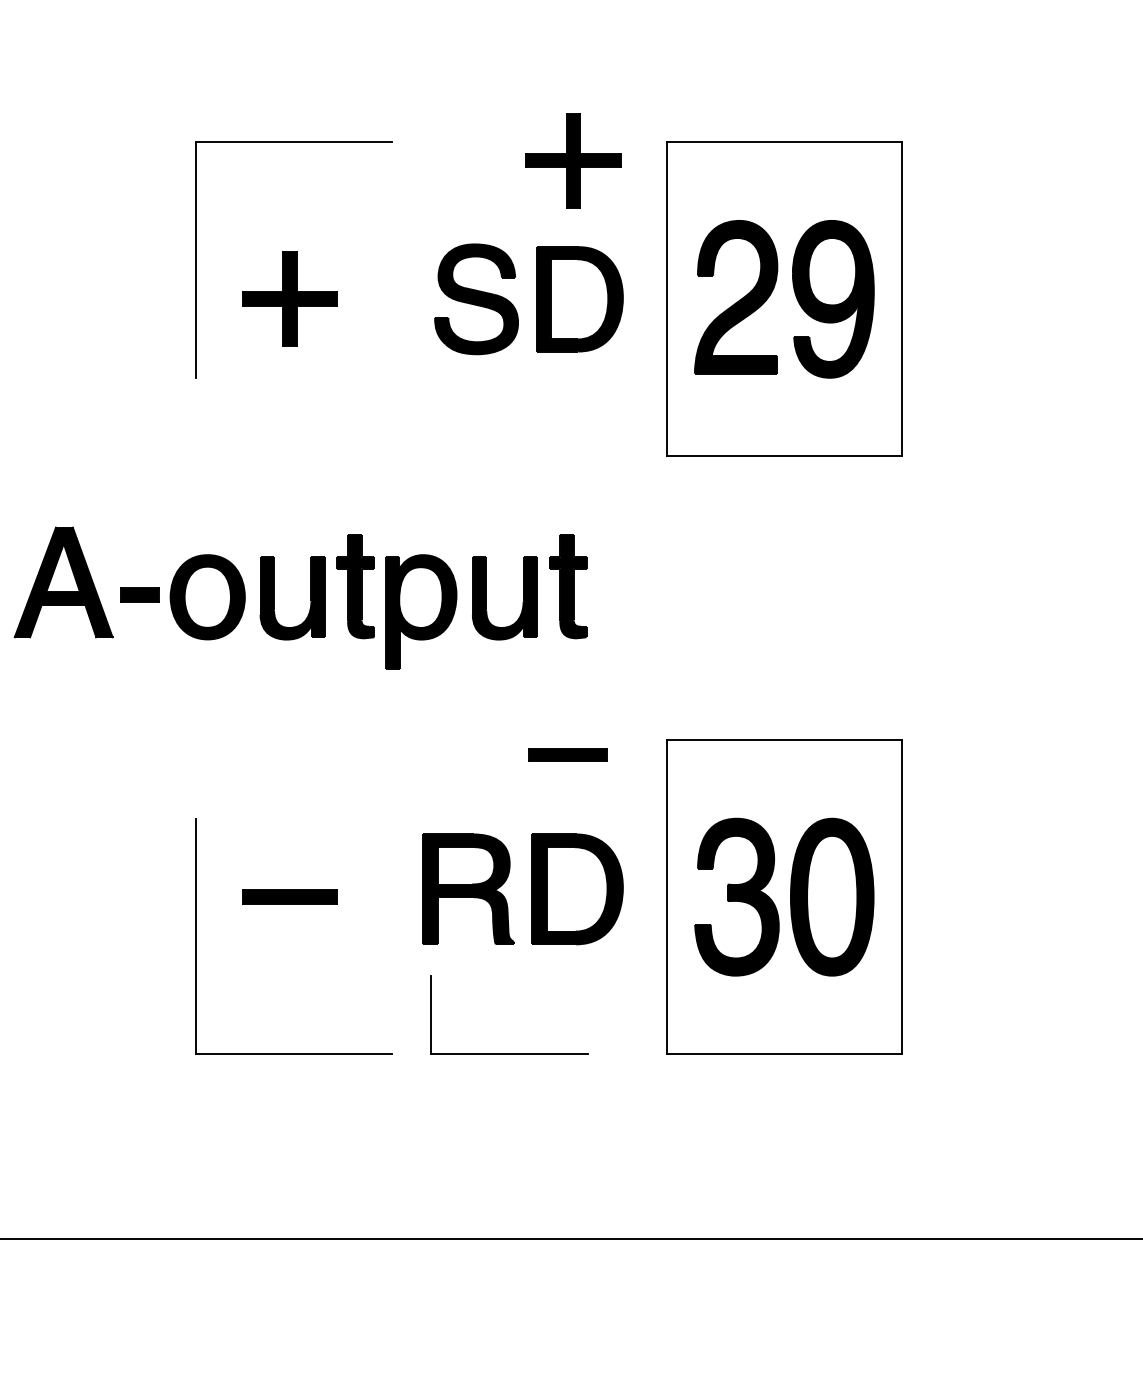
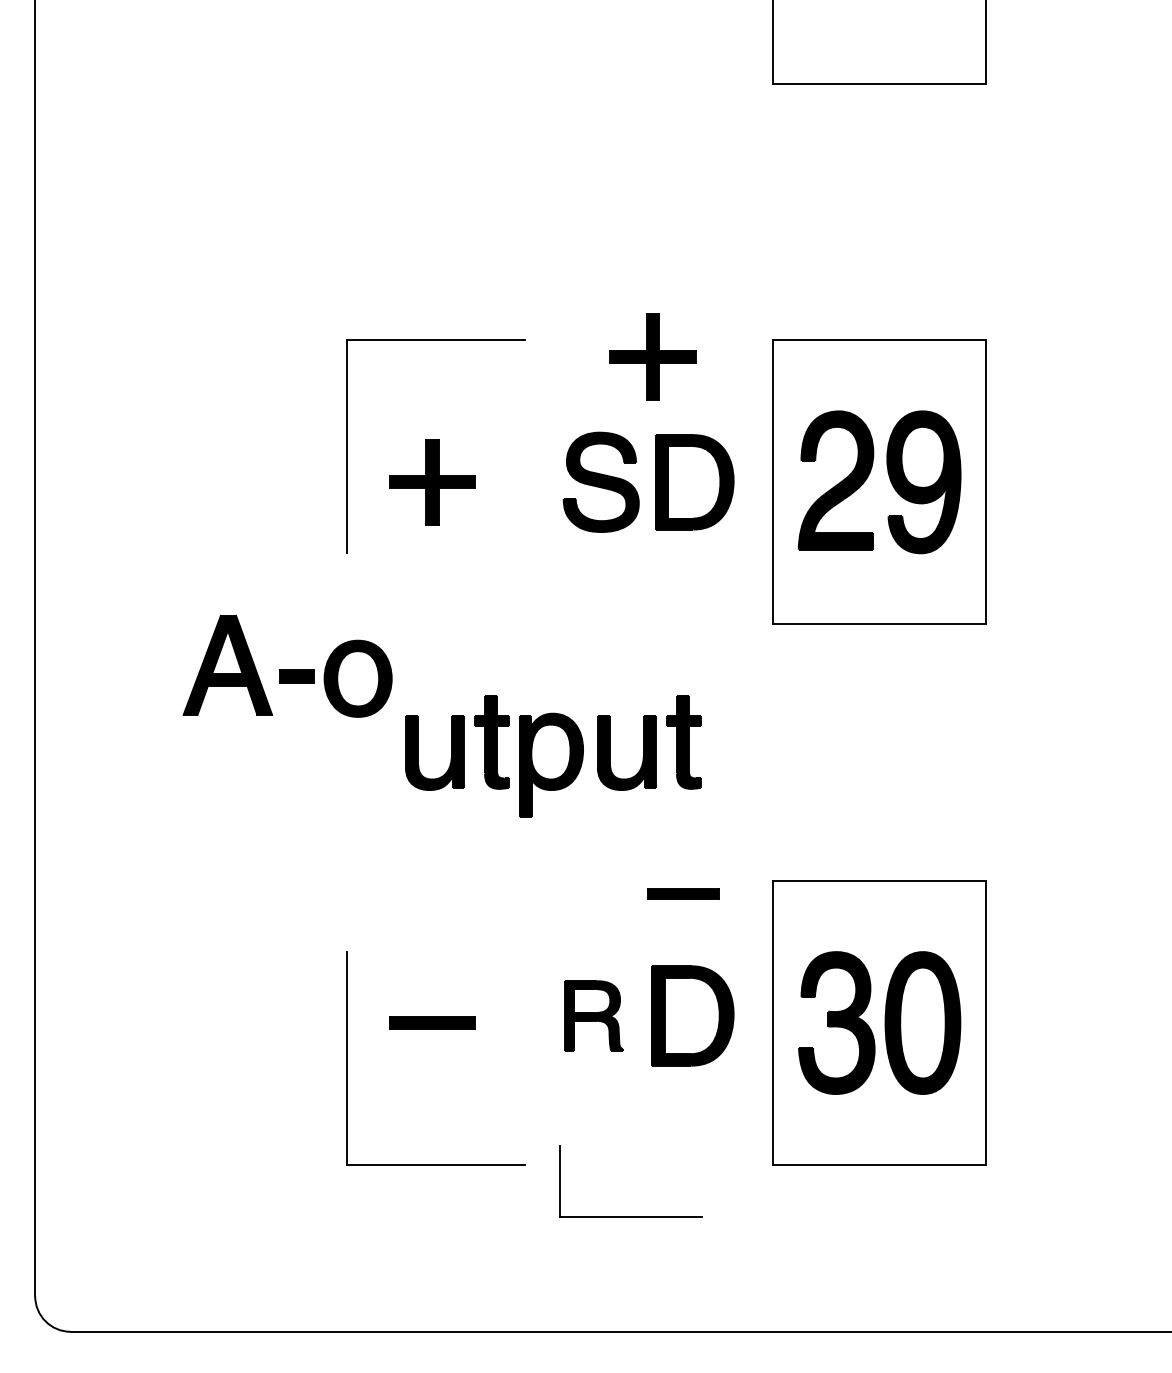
part: (573, 160) -> (652, 356), moved
part: (129, 582) -> (287, 665), moved
part: (467, 888) -> (593, 1015), size x0.7
part: (508, 1053) -> (630, 1216), moved

